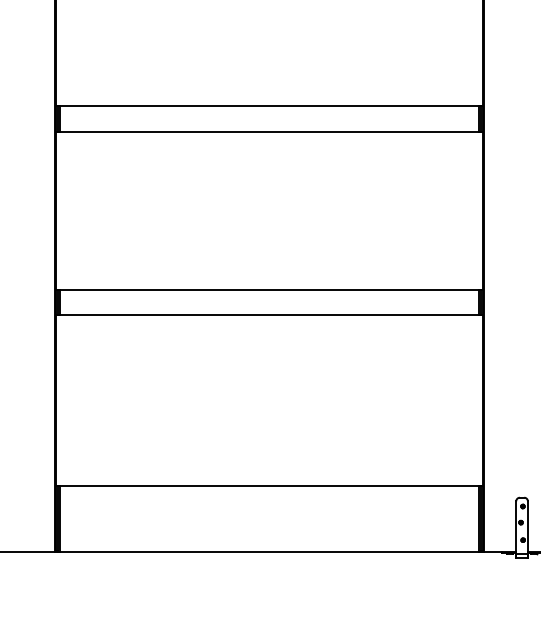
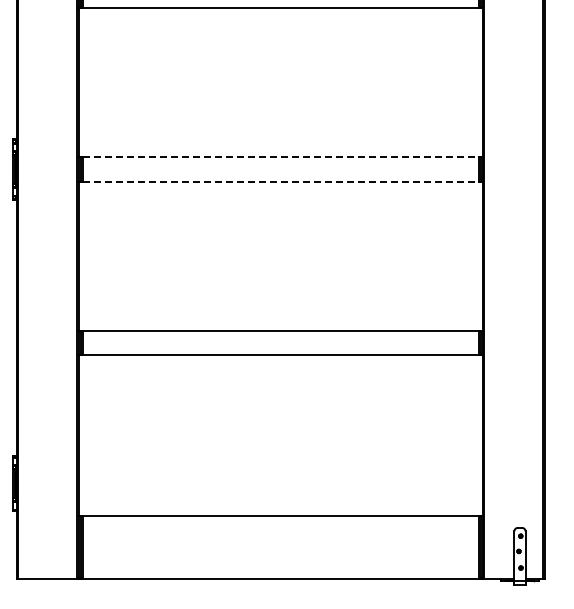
line: (270, 106) -> (281, 157), solid -> dashed
line: (270, 131) -> (281, 181), solid -> dashed

